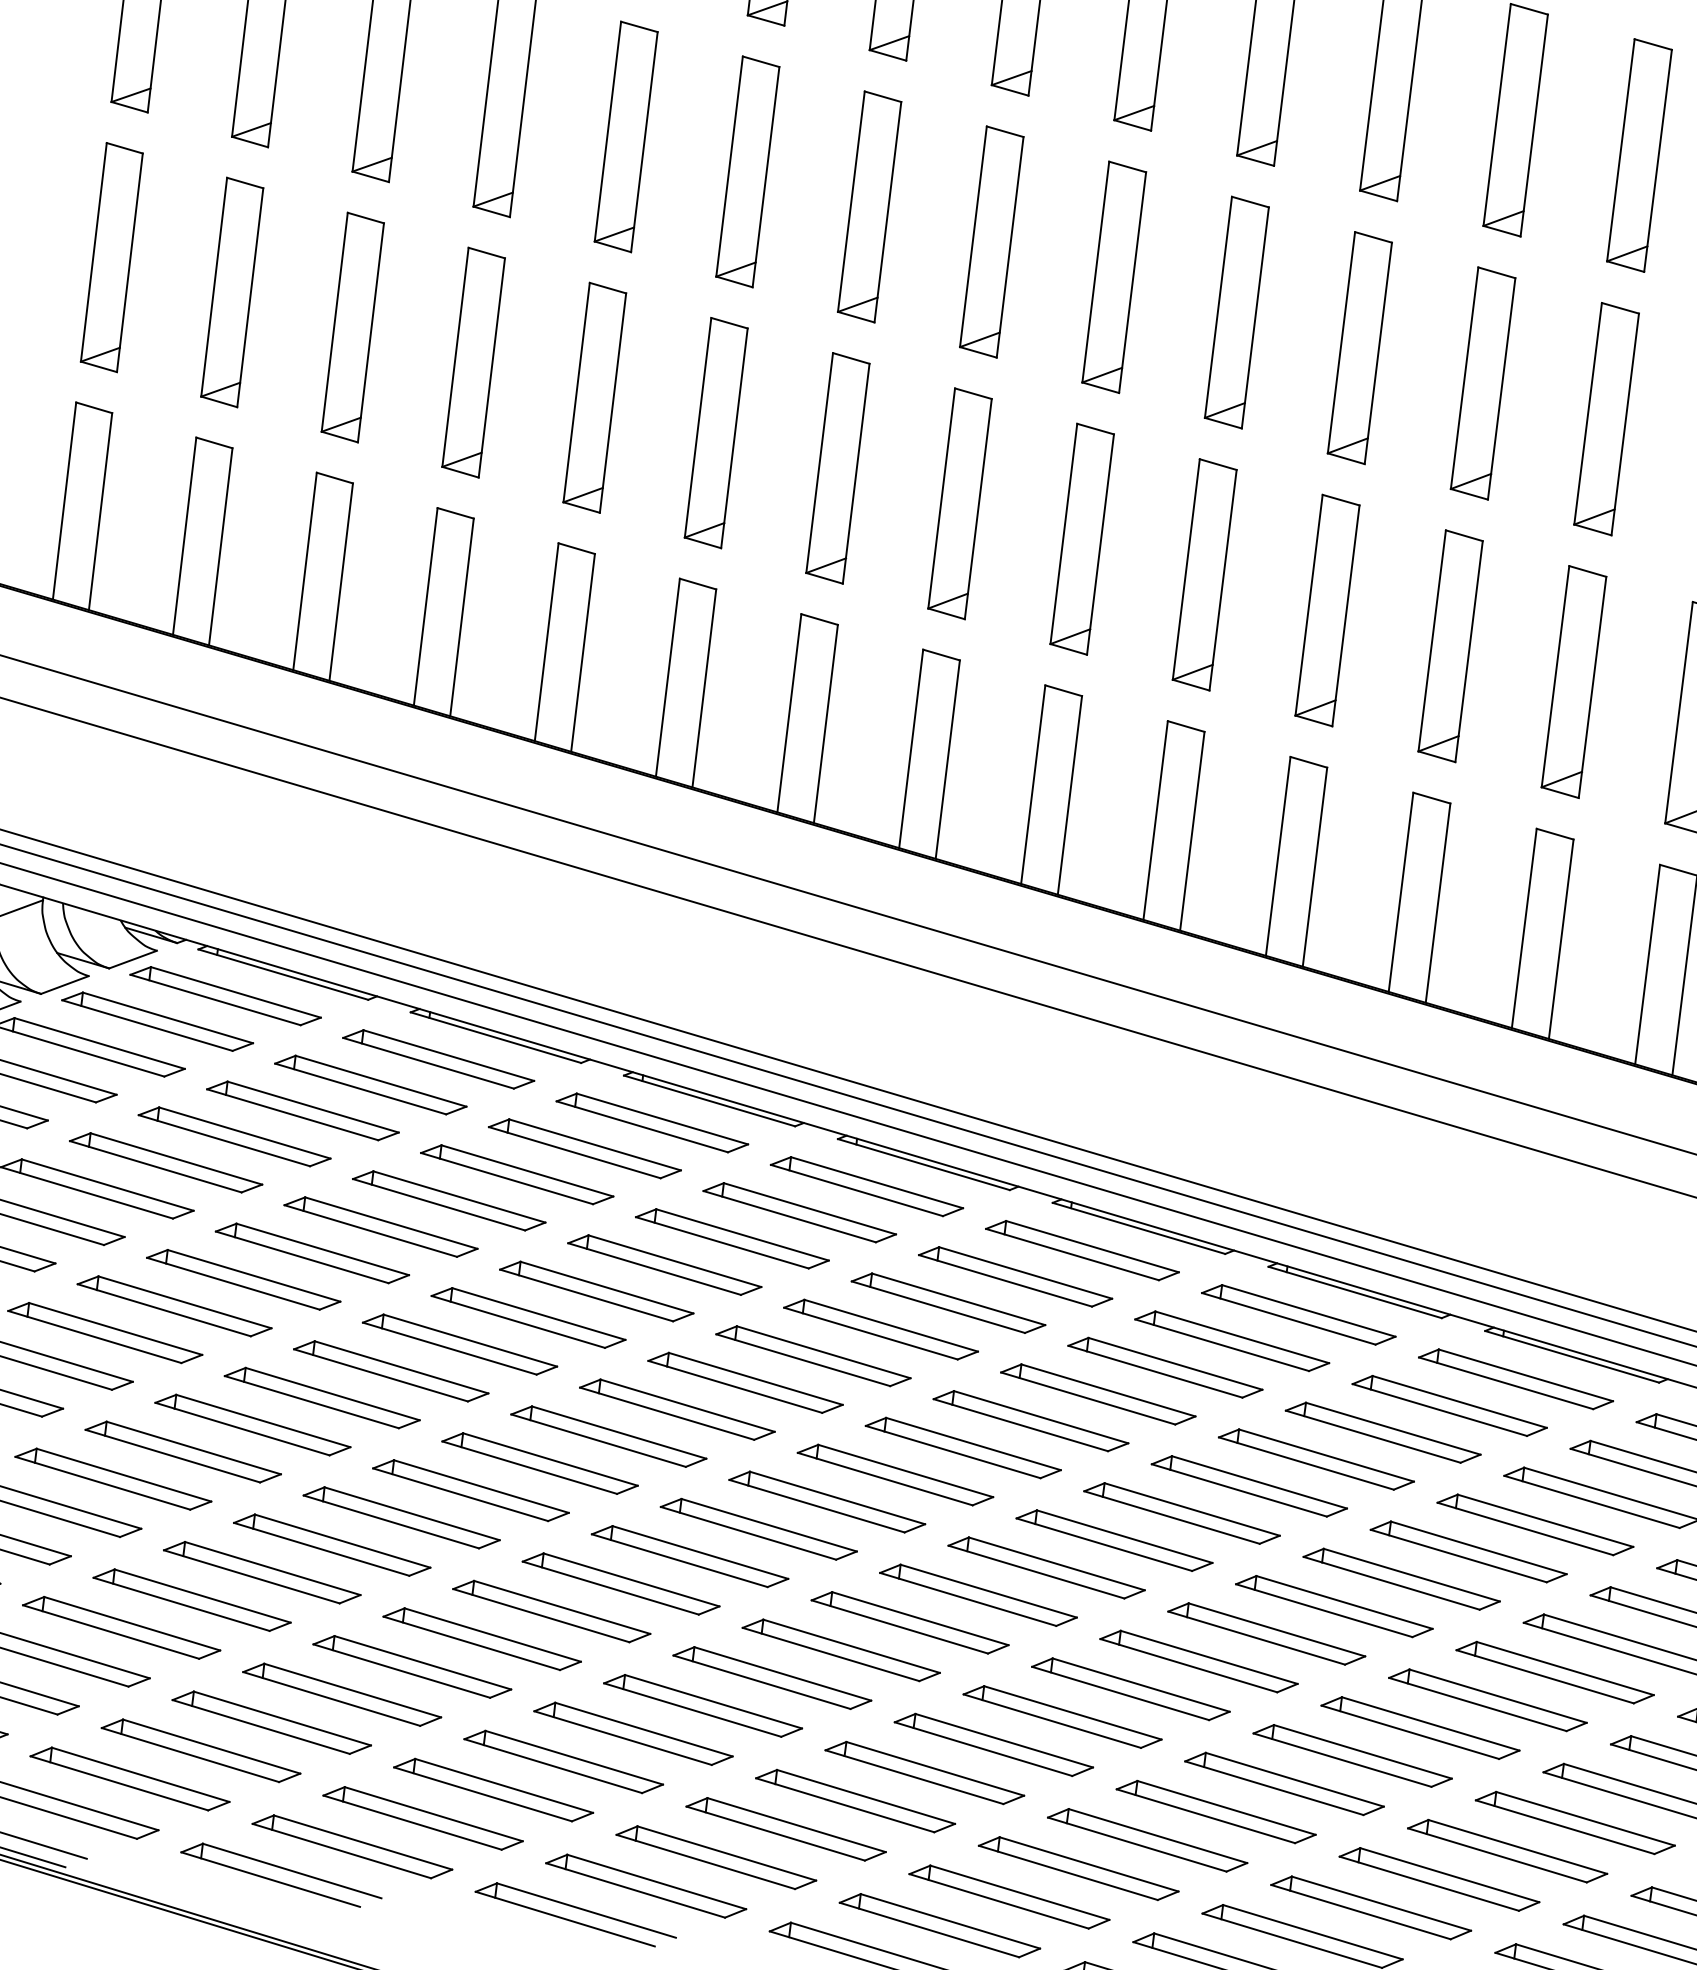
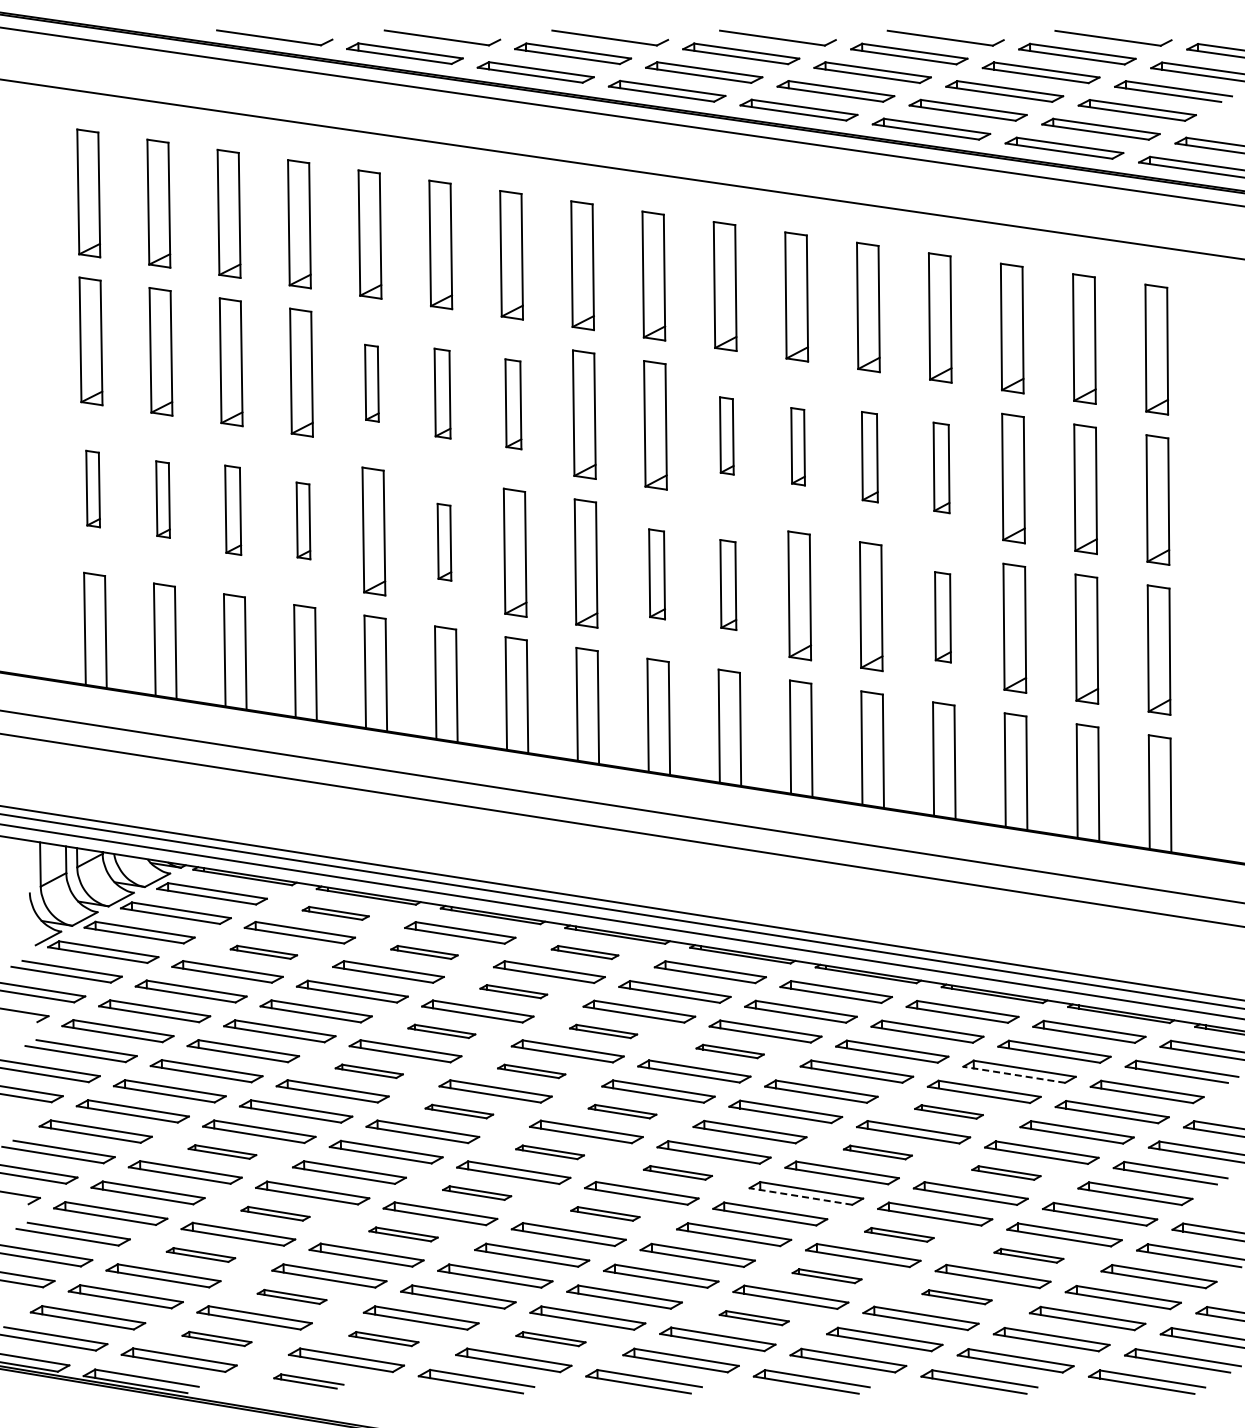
part: (625, 137) -> (371, 383), size x0.6
part: (747, 171) -> (442, 393), size x0.7
part: (869, 207) -> (513, 404), size x0.7
part: (110, 256) -> (92, 488), size x0.6
part: (231, 292) -> (162, 499), size x0.6
part: (1236, 311) -> (726, 435), size x0.6
part: (351, 327) -> (232, 510), size x0.7
part: (1358, 347) -> (797, 446), size x0.6
part: (473, 361) -> (303, 520), size x0.6
part: (1482, 382) -> (869, 456), size x0.7
part: (1606, 418) -> (941, 467), size x0.7
part: (716, 433) -> (444, 542), size x0.6
part: (1080, 539) -> (656, 574), size x0.7
part: (1205, 573) -> (728, 584), size x0.7
part: (1573, 680) -> (942, 616), size x0.7
part: (437, 1059) -> (335, 913), size x0.6
part: (302, 1111) -> (263, 952), size x0.6
part: (584, 1148) -> (424, 952), size x0.6
part: (865, 1186) -> (584, 952), size x0.6
part: (732, 1238) -> (513, 991), size x0.6
part: (596, 1291) -> (441, 1031), size x0.6
part: (880, 1329) -> (603, 1031), size x0.6
part: (460, 1345) -> (369, 1071), size x0.6
part: (745, 1383) -> (531, 1071), size x0.6
part: (1099, 1394) -> (730, 1051), size x0.6
part: (609, 1436) -> (459, 1111), size x0.6
part: (183, 1451) -> (222, 1151), size x0.6
part: (895, 1474) -> (622, 1111), size x0.6
line: (1592, 1501) -> (1014, 1074), solid -> dashed
part: (757, 1529) -> (549, 1152), size x0.6
part: (1467, 1550) -> (948, 1111), size x0.6
part: (262, 1572) -> (275, 1213), size x0.6
part: (620, 1582) -> (476, 1192), size x0.6
part: (977, 1594) -> (677, 1172), size x0.6
part: (1333, 1606) -> (877, 1152), size x0.6
part: (120, 1626) -> (200, 1254), size x0.6
part: (482, 1639) -> (403, 1234), size x0.6
part: (841, 1649) -> (605, 1213), size x0.6
line: (1188, 1665) -> (800, 1196), solid -> dashed
part: (1555, 1671) -> (1006, 1172), size x0.6
part: (270, 1721) -> (291, 1296), size x0.6
part: (1353, 1755) -> (899, 1234), size x0.6
part: (129, 1778) -> (216, 1338), size x0.6
part: (1215, 1810) -> (826, 1275), size x0.6
part: (422, 1817) -> (383, 1338), size x0.6
part: (1574, 1822) -> (1028, 1255), size x0.6
part: (715, 1856) -> (550, 1338), size x0.6
part: (1077, 1867) -> (753, 1317), size x0.6
part: (280, 1875) -> (308, 1381), size x0.6
part: (1438, 1877) -> (956, 1296), size x0.6

